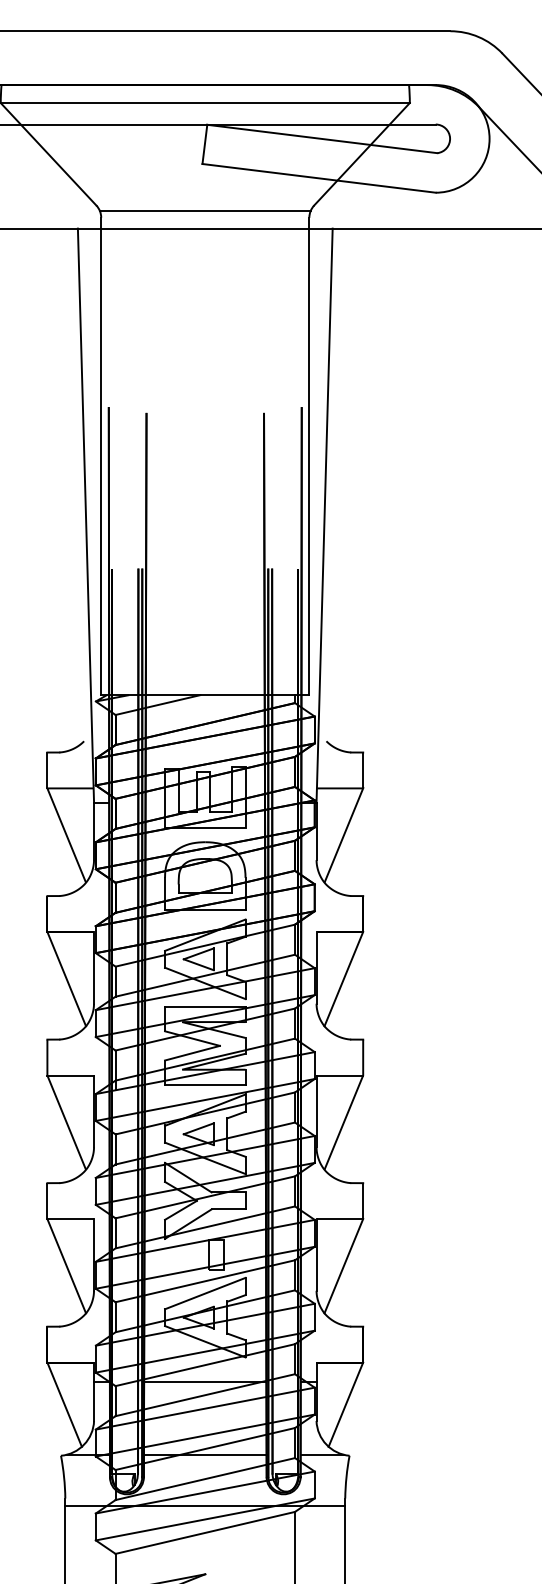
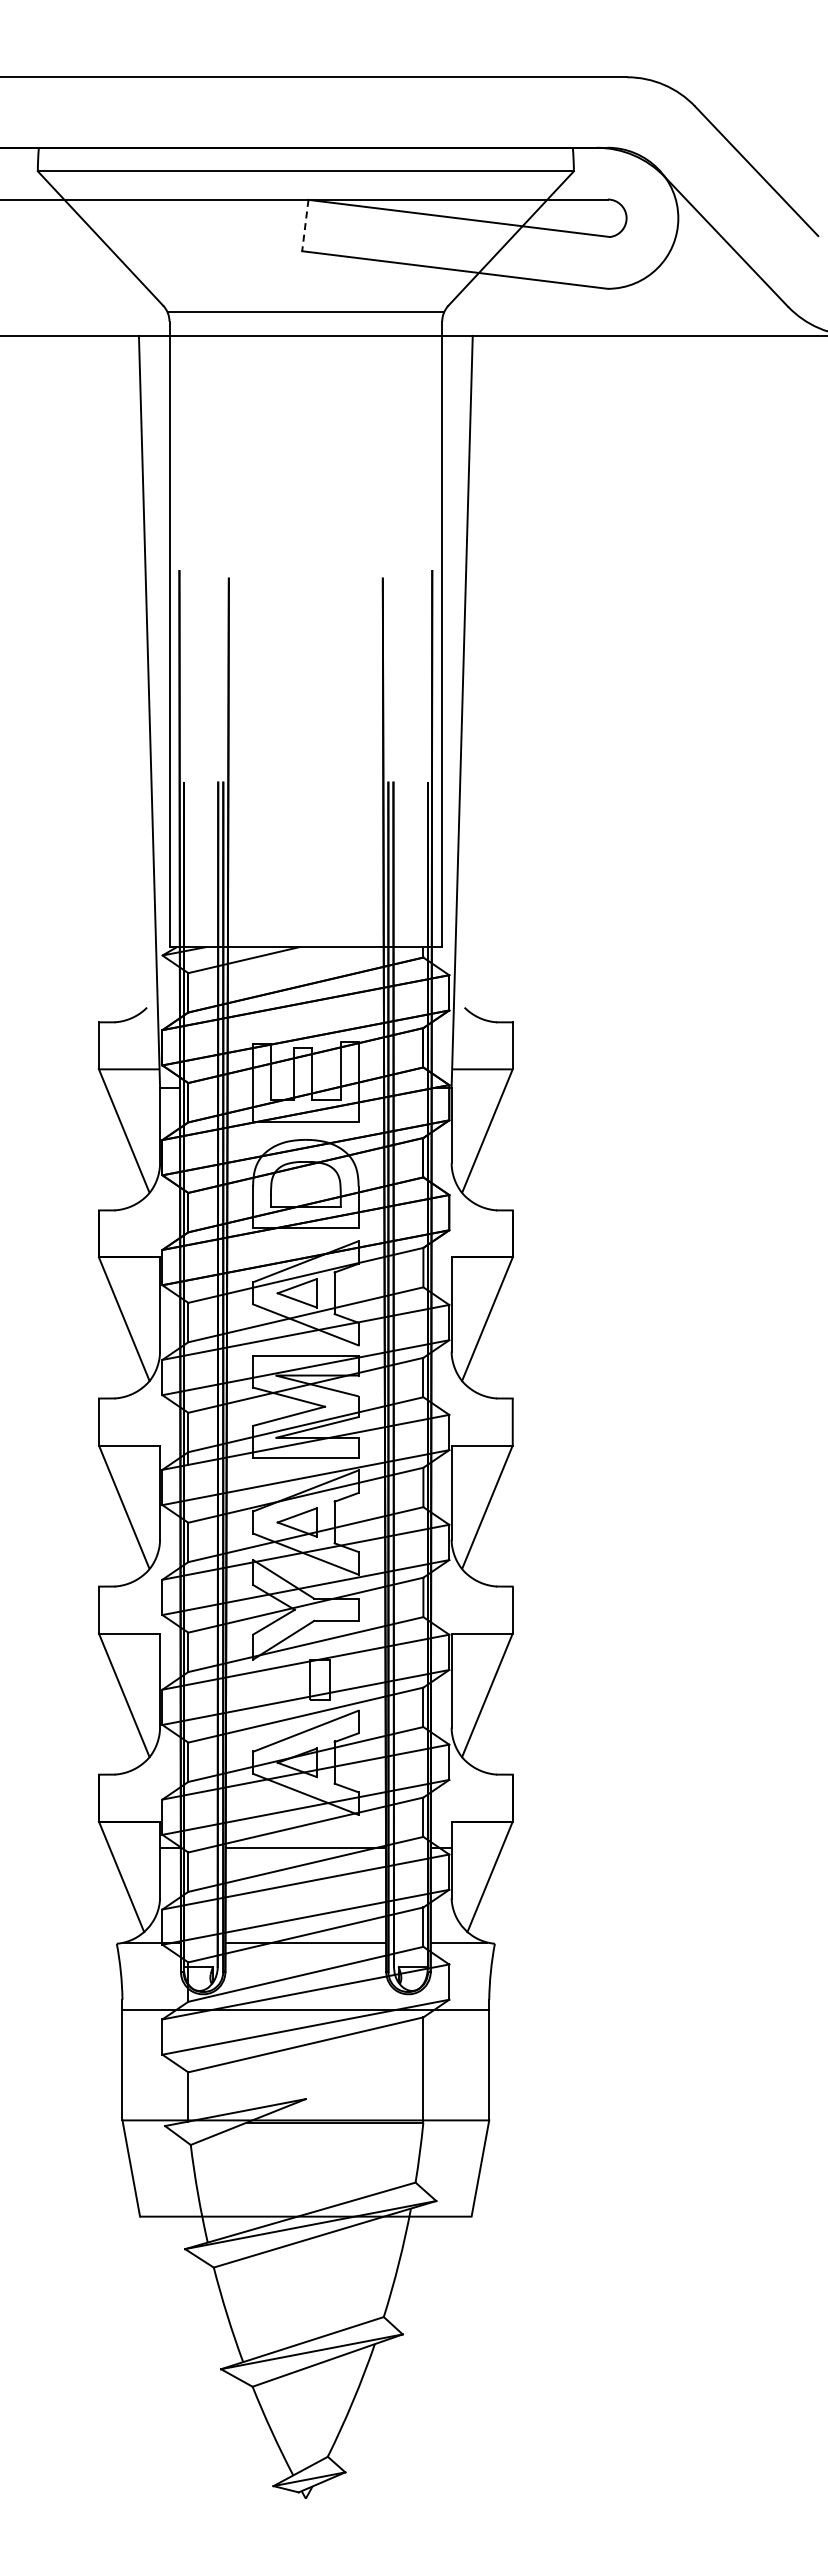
line: (205, 144) -> (305, 225), solid -> dashed

